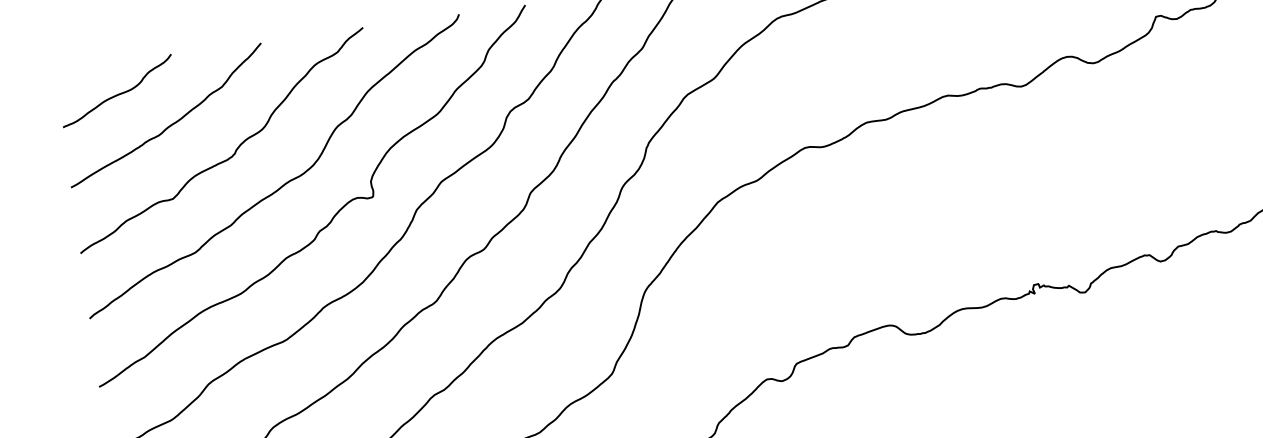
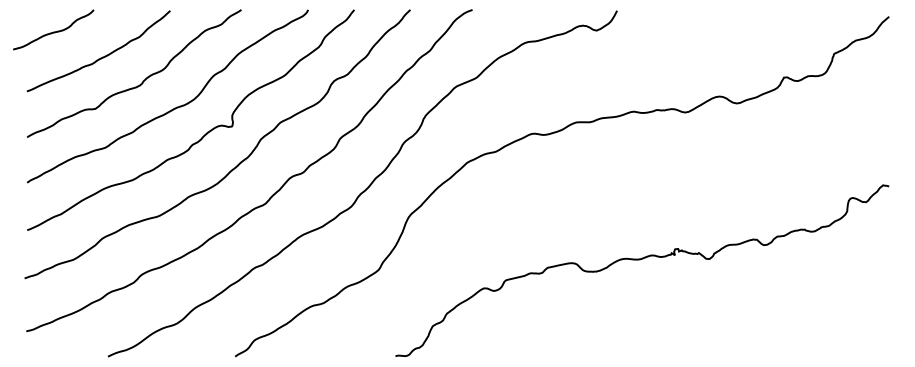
curve: (117, 93) -> (53, 31), moved

